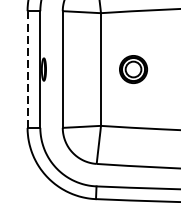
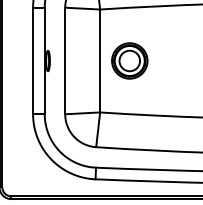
line: (28, 68) -> (33, 60), dashed -> solid
part: (133, 68) -> (129, 60), size x1.43

